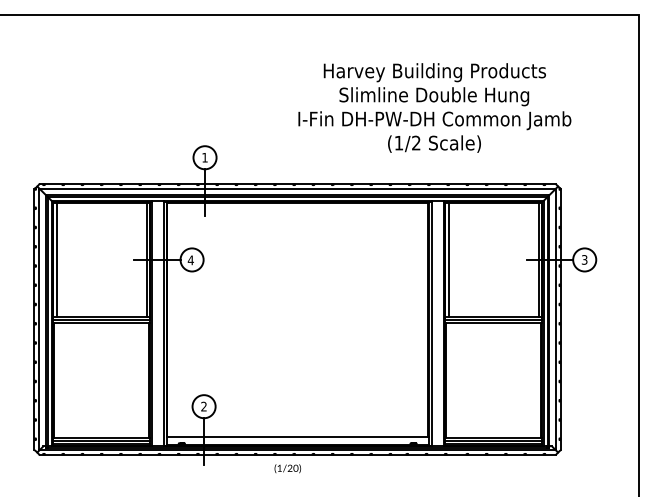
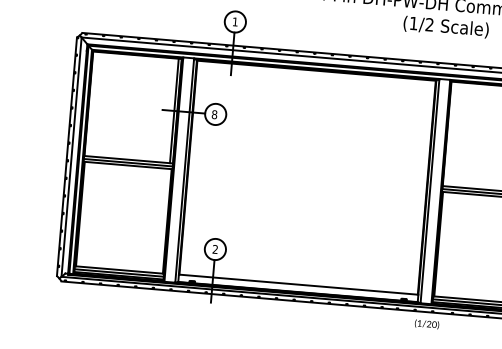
line: (56, 259) -> (91, 103), removed
line: (448, 259) -> (450, 133), removed
text: (190, 260) -> (214, 114), 4 -> 8
text: (287, 468) -> (426, 324), moved

